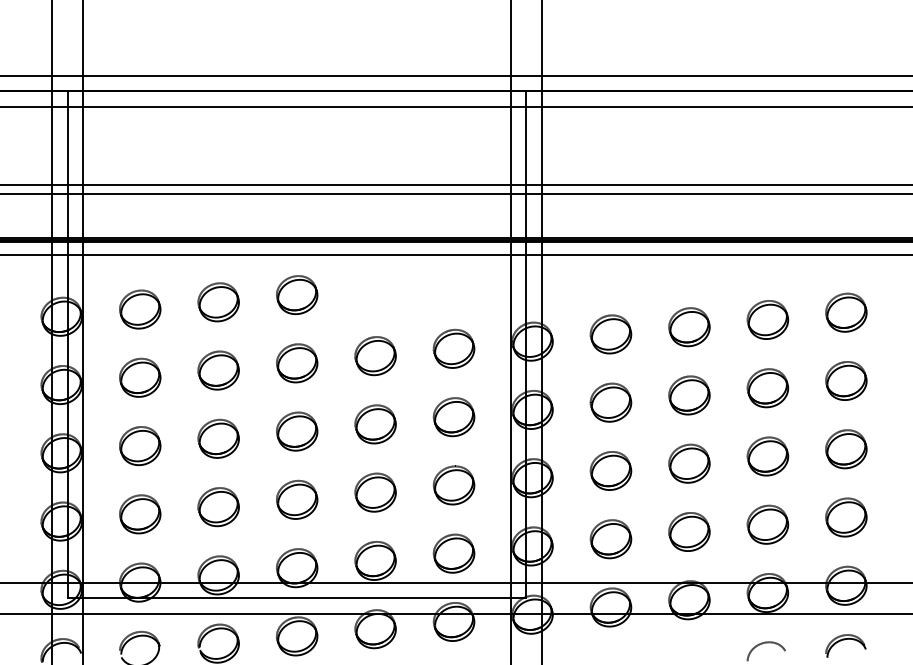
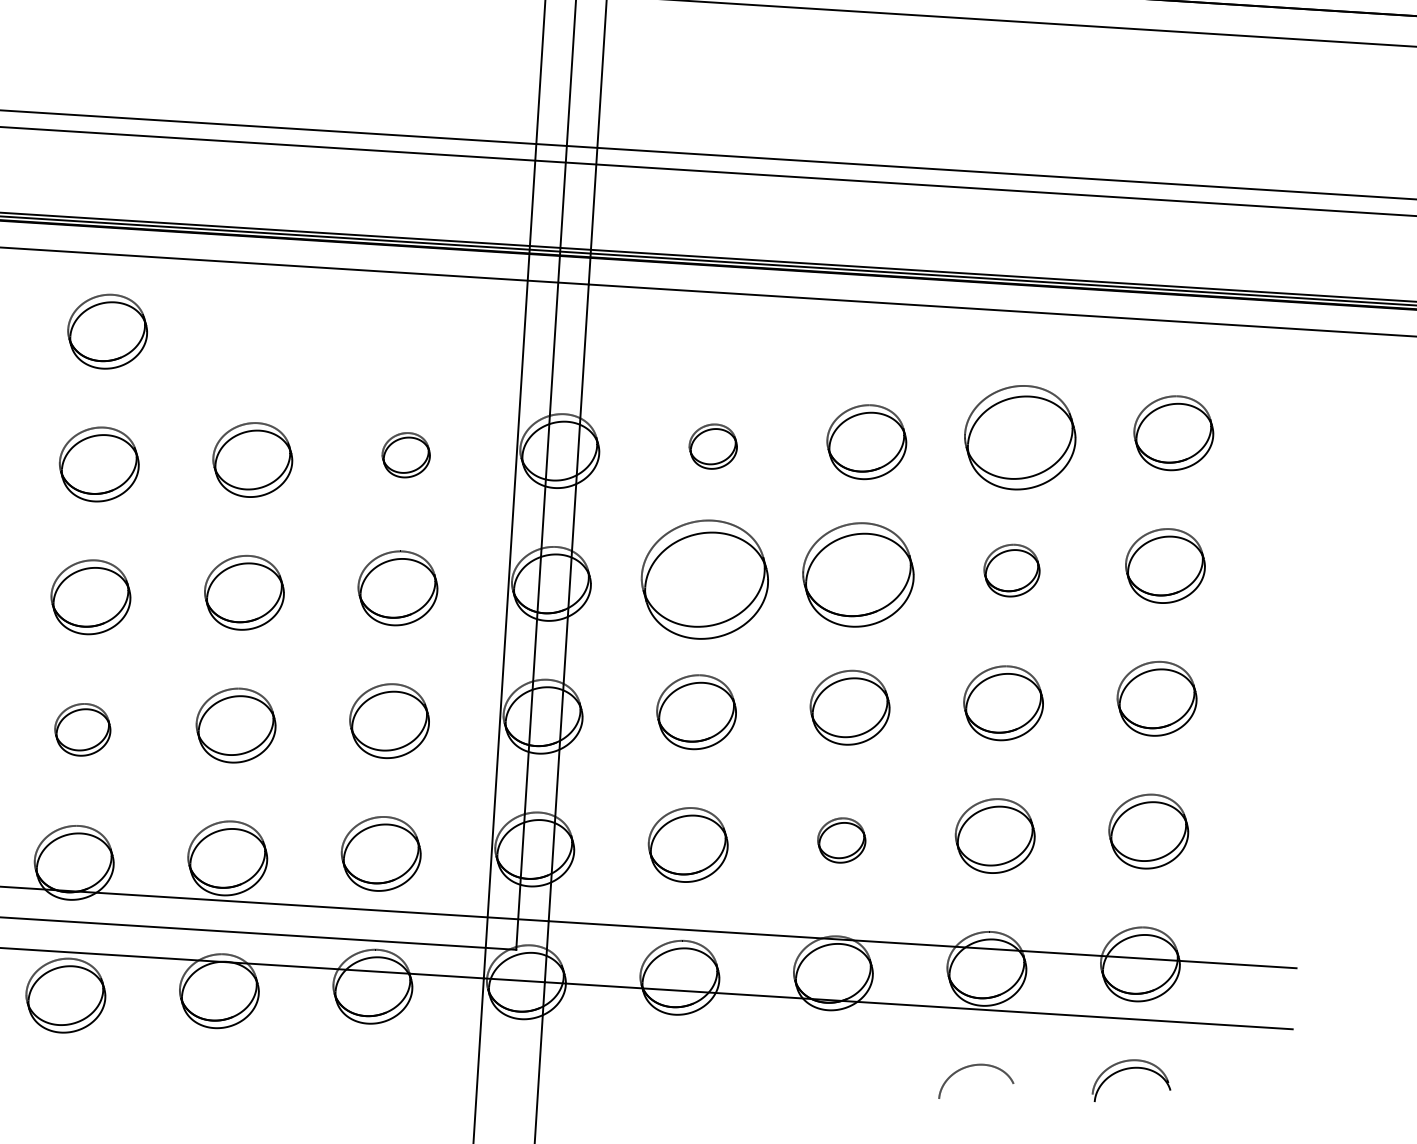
part: (767, 319) -> (1019, 436), size x1.4
part: (610, 334) -> (712, 446), size x0.6
part: (453, 348) -> (405, 454), size x0.6
part: (767, 388) -> (1011, 570), size x0.7
part: (689, 395) -> (858, 575), size x1.4
part: (610, 402) -> (704, 578), size x1.6
part: (297, 499) -> (83, 729), size x0.7
part: (689, 531) -> (841, 839), size x0.6

